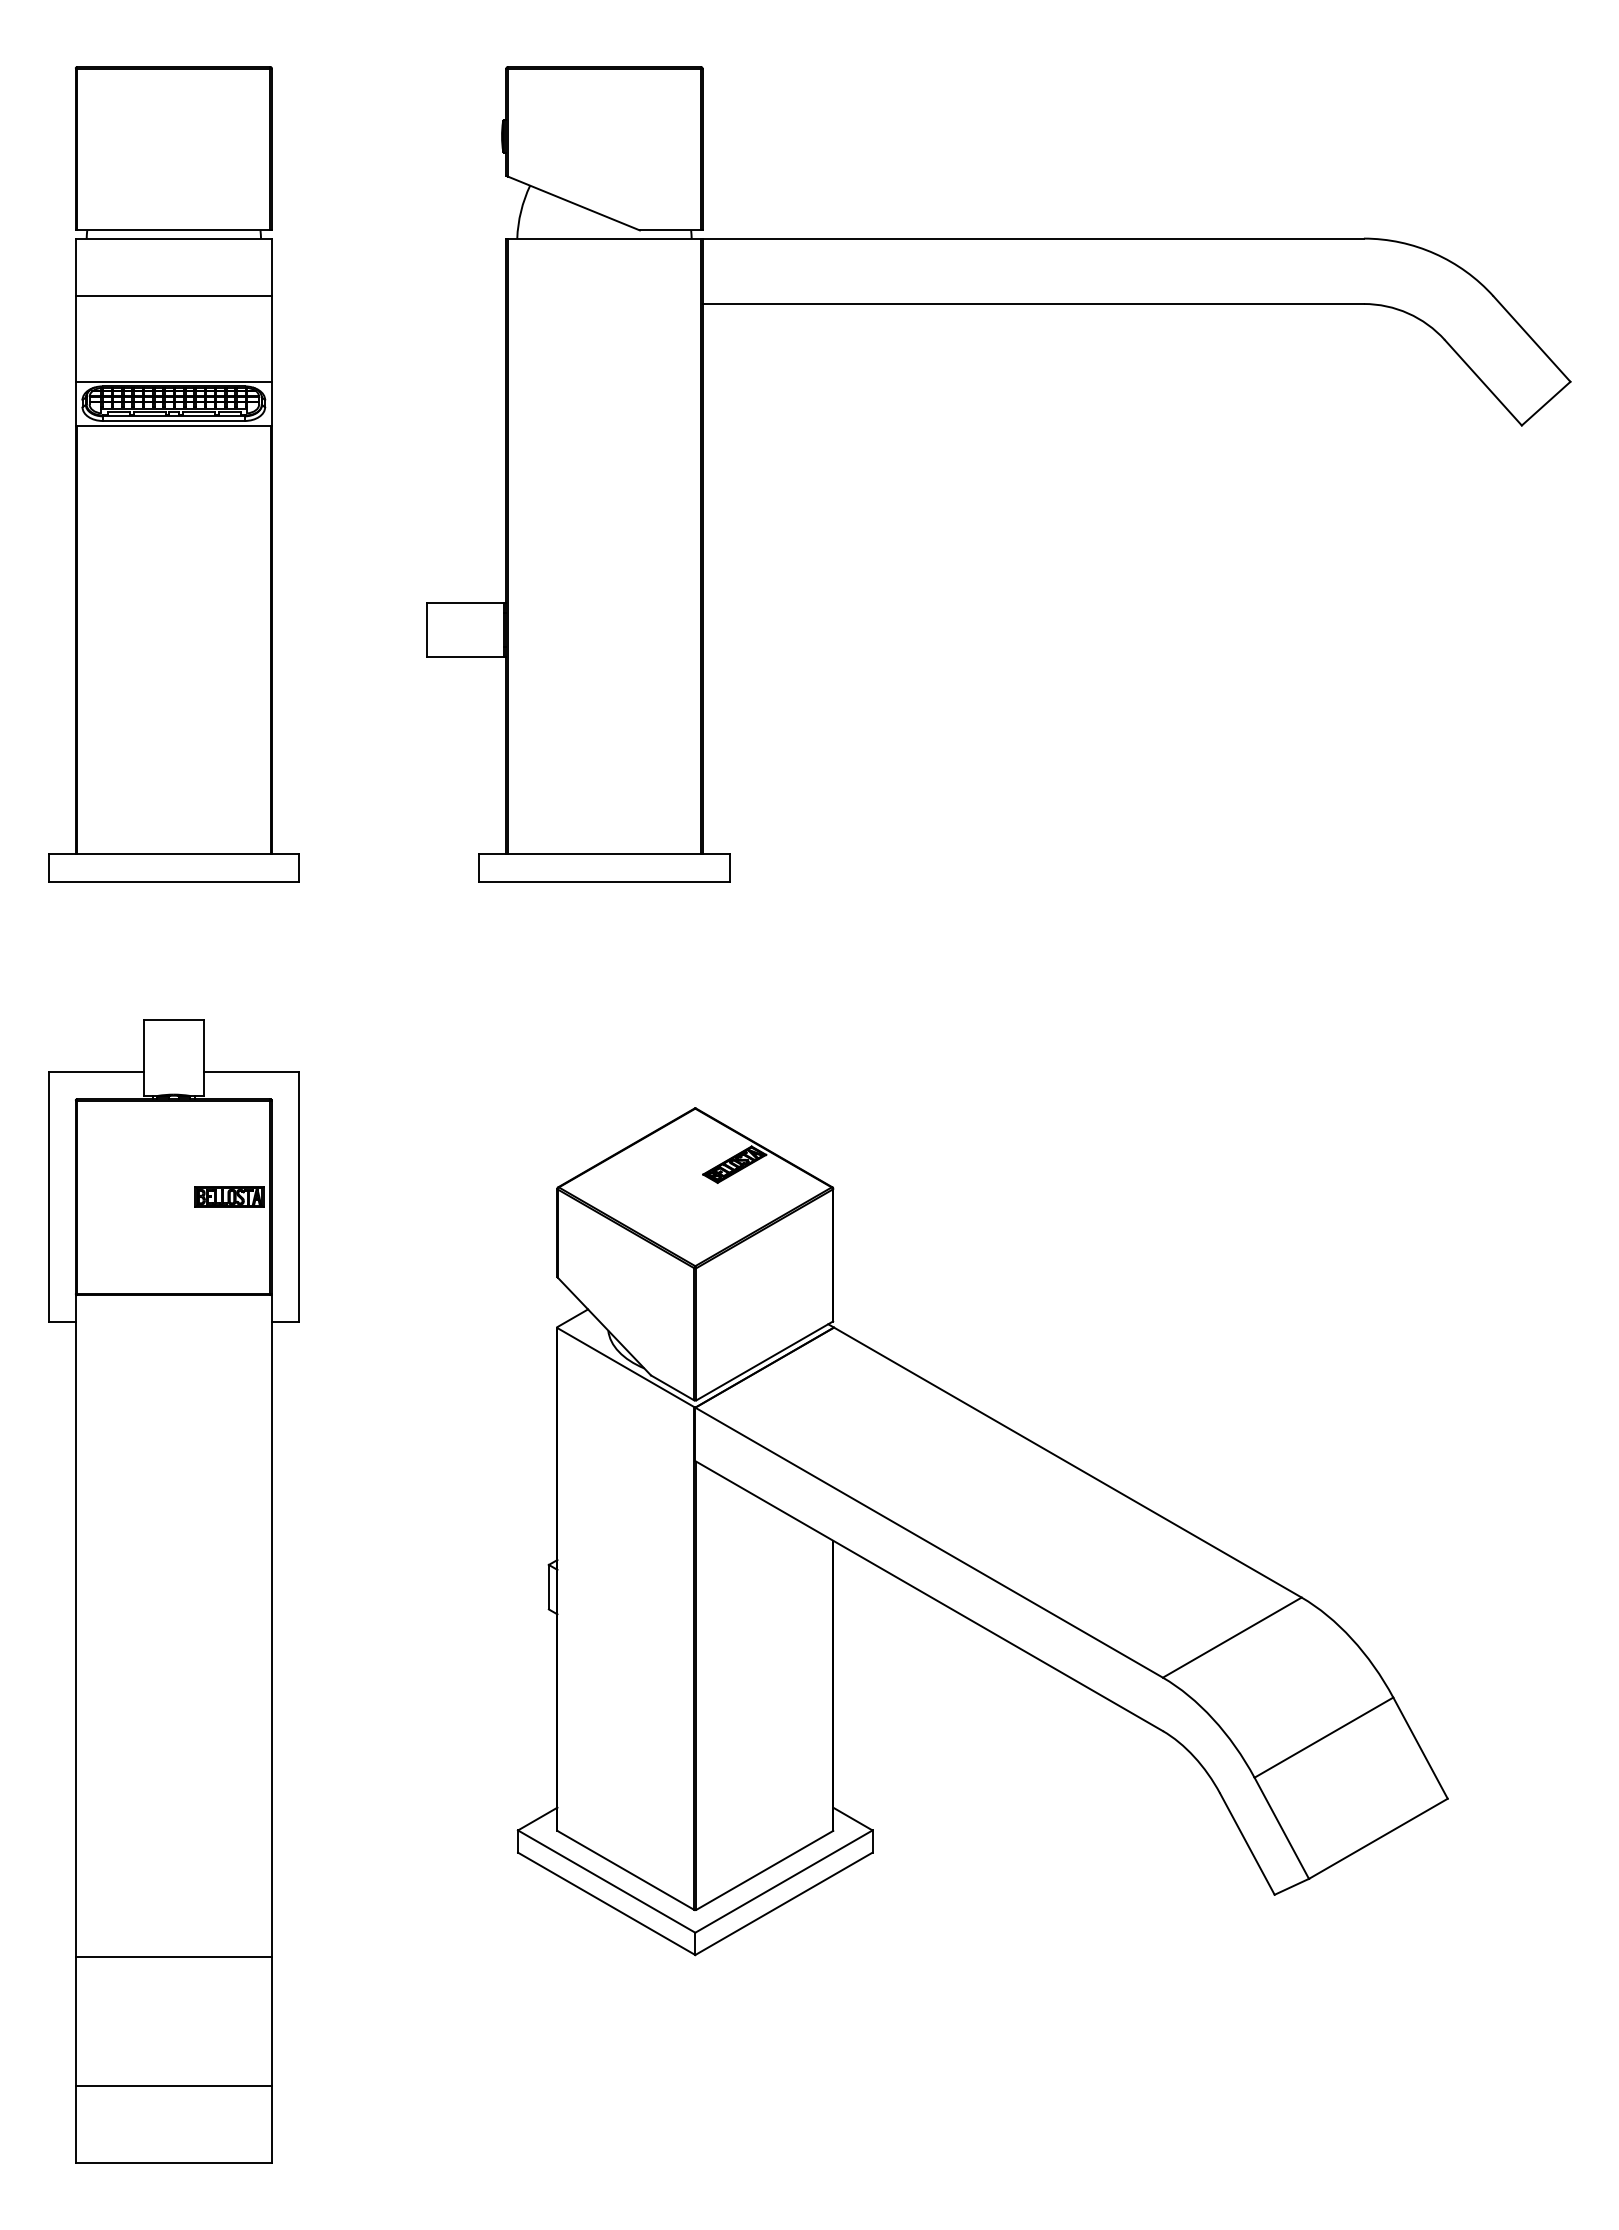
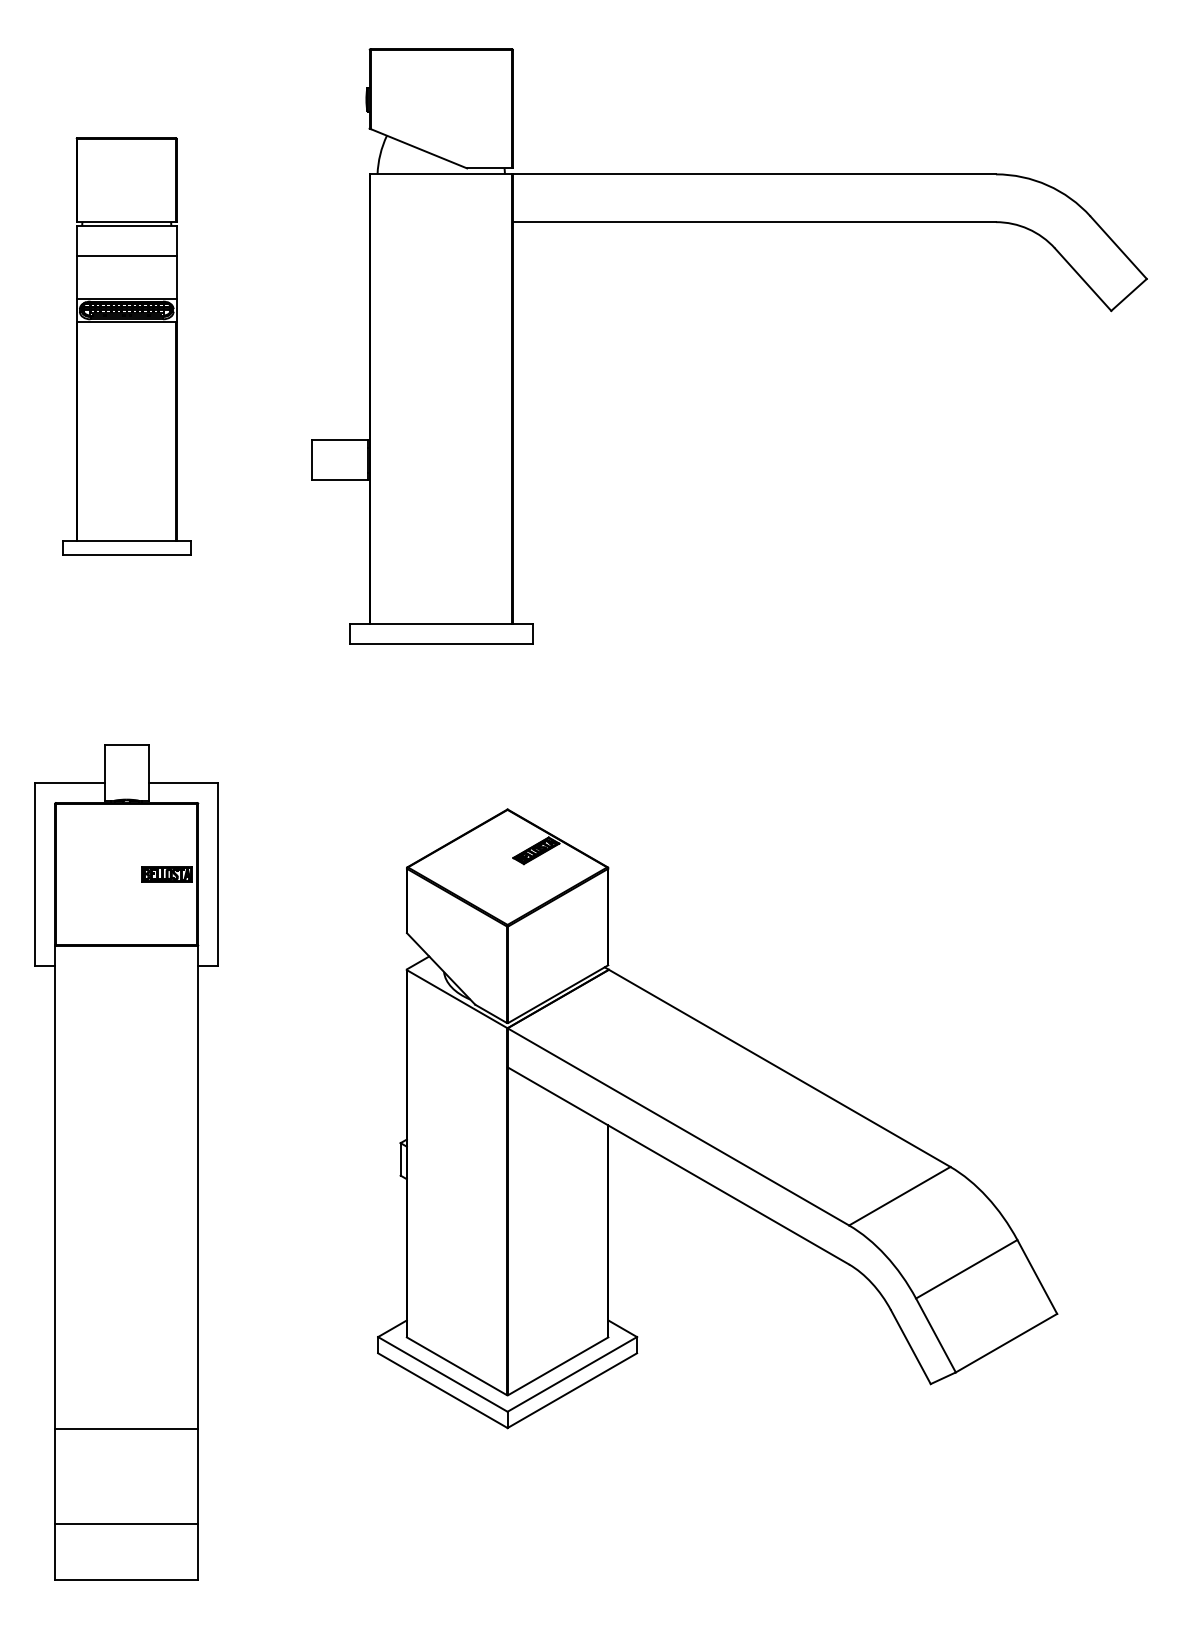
part: (173, 474) -> (126, 346), size x0.7

